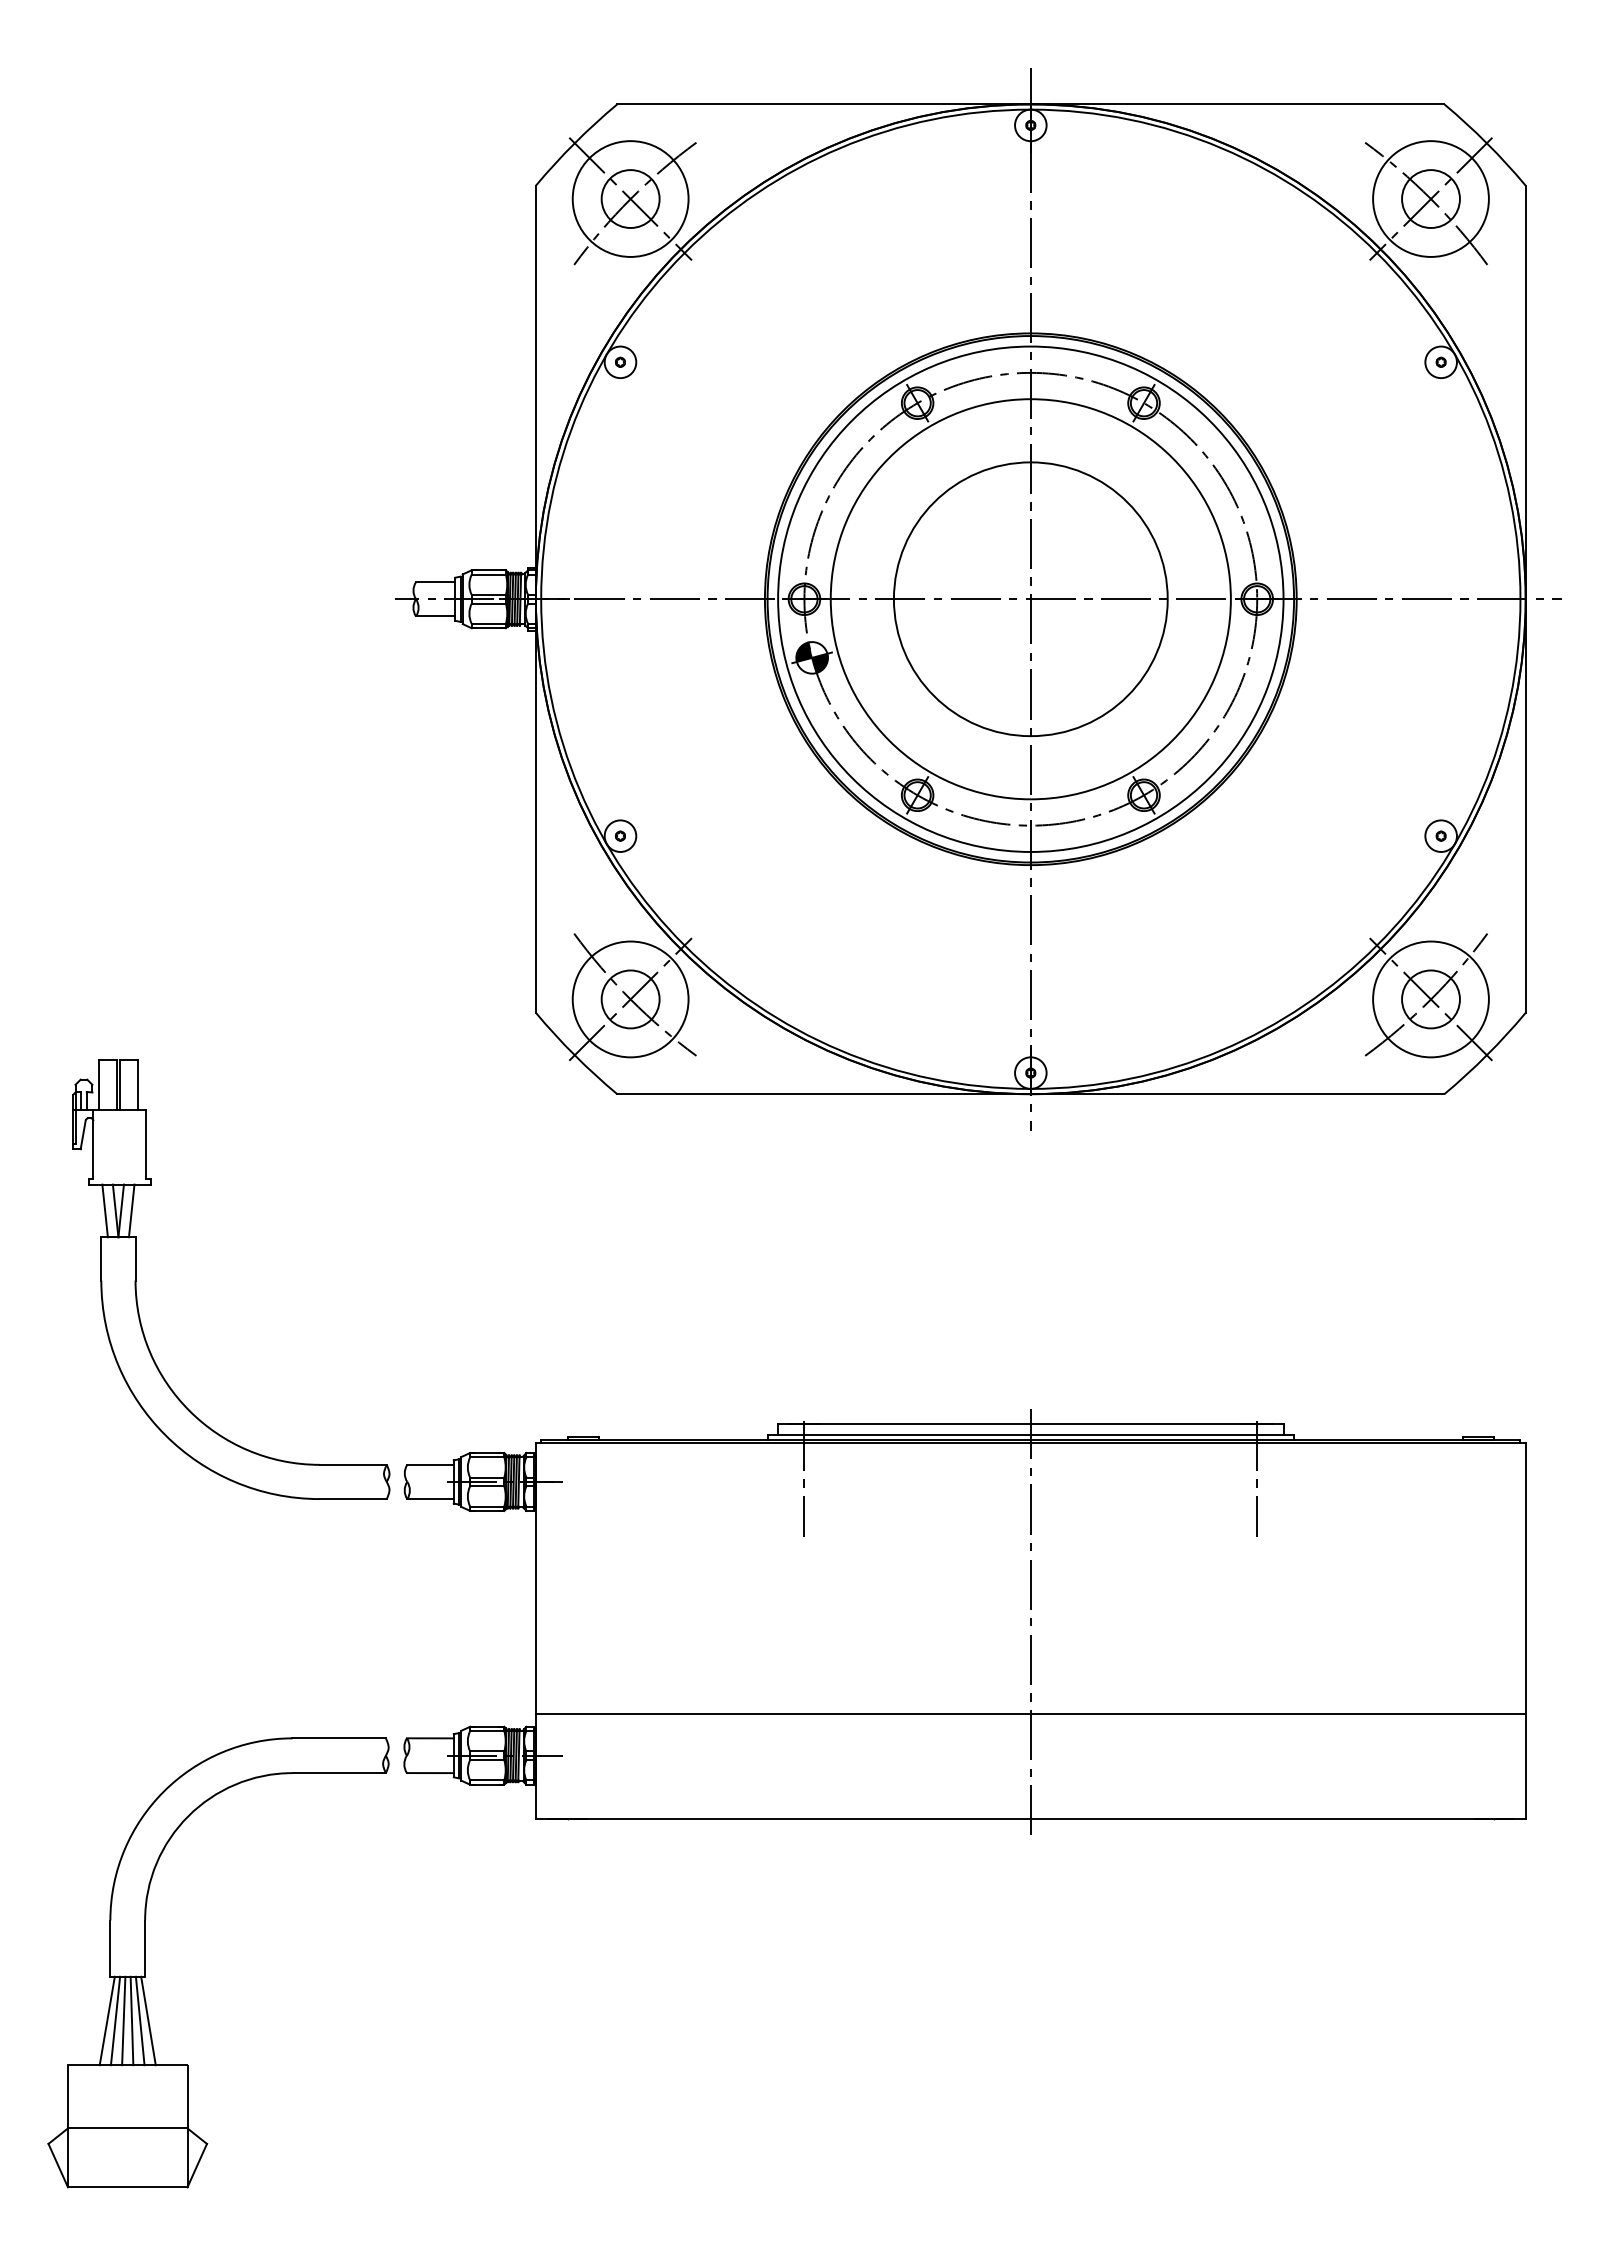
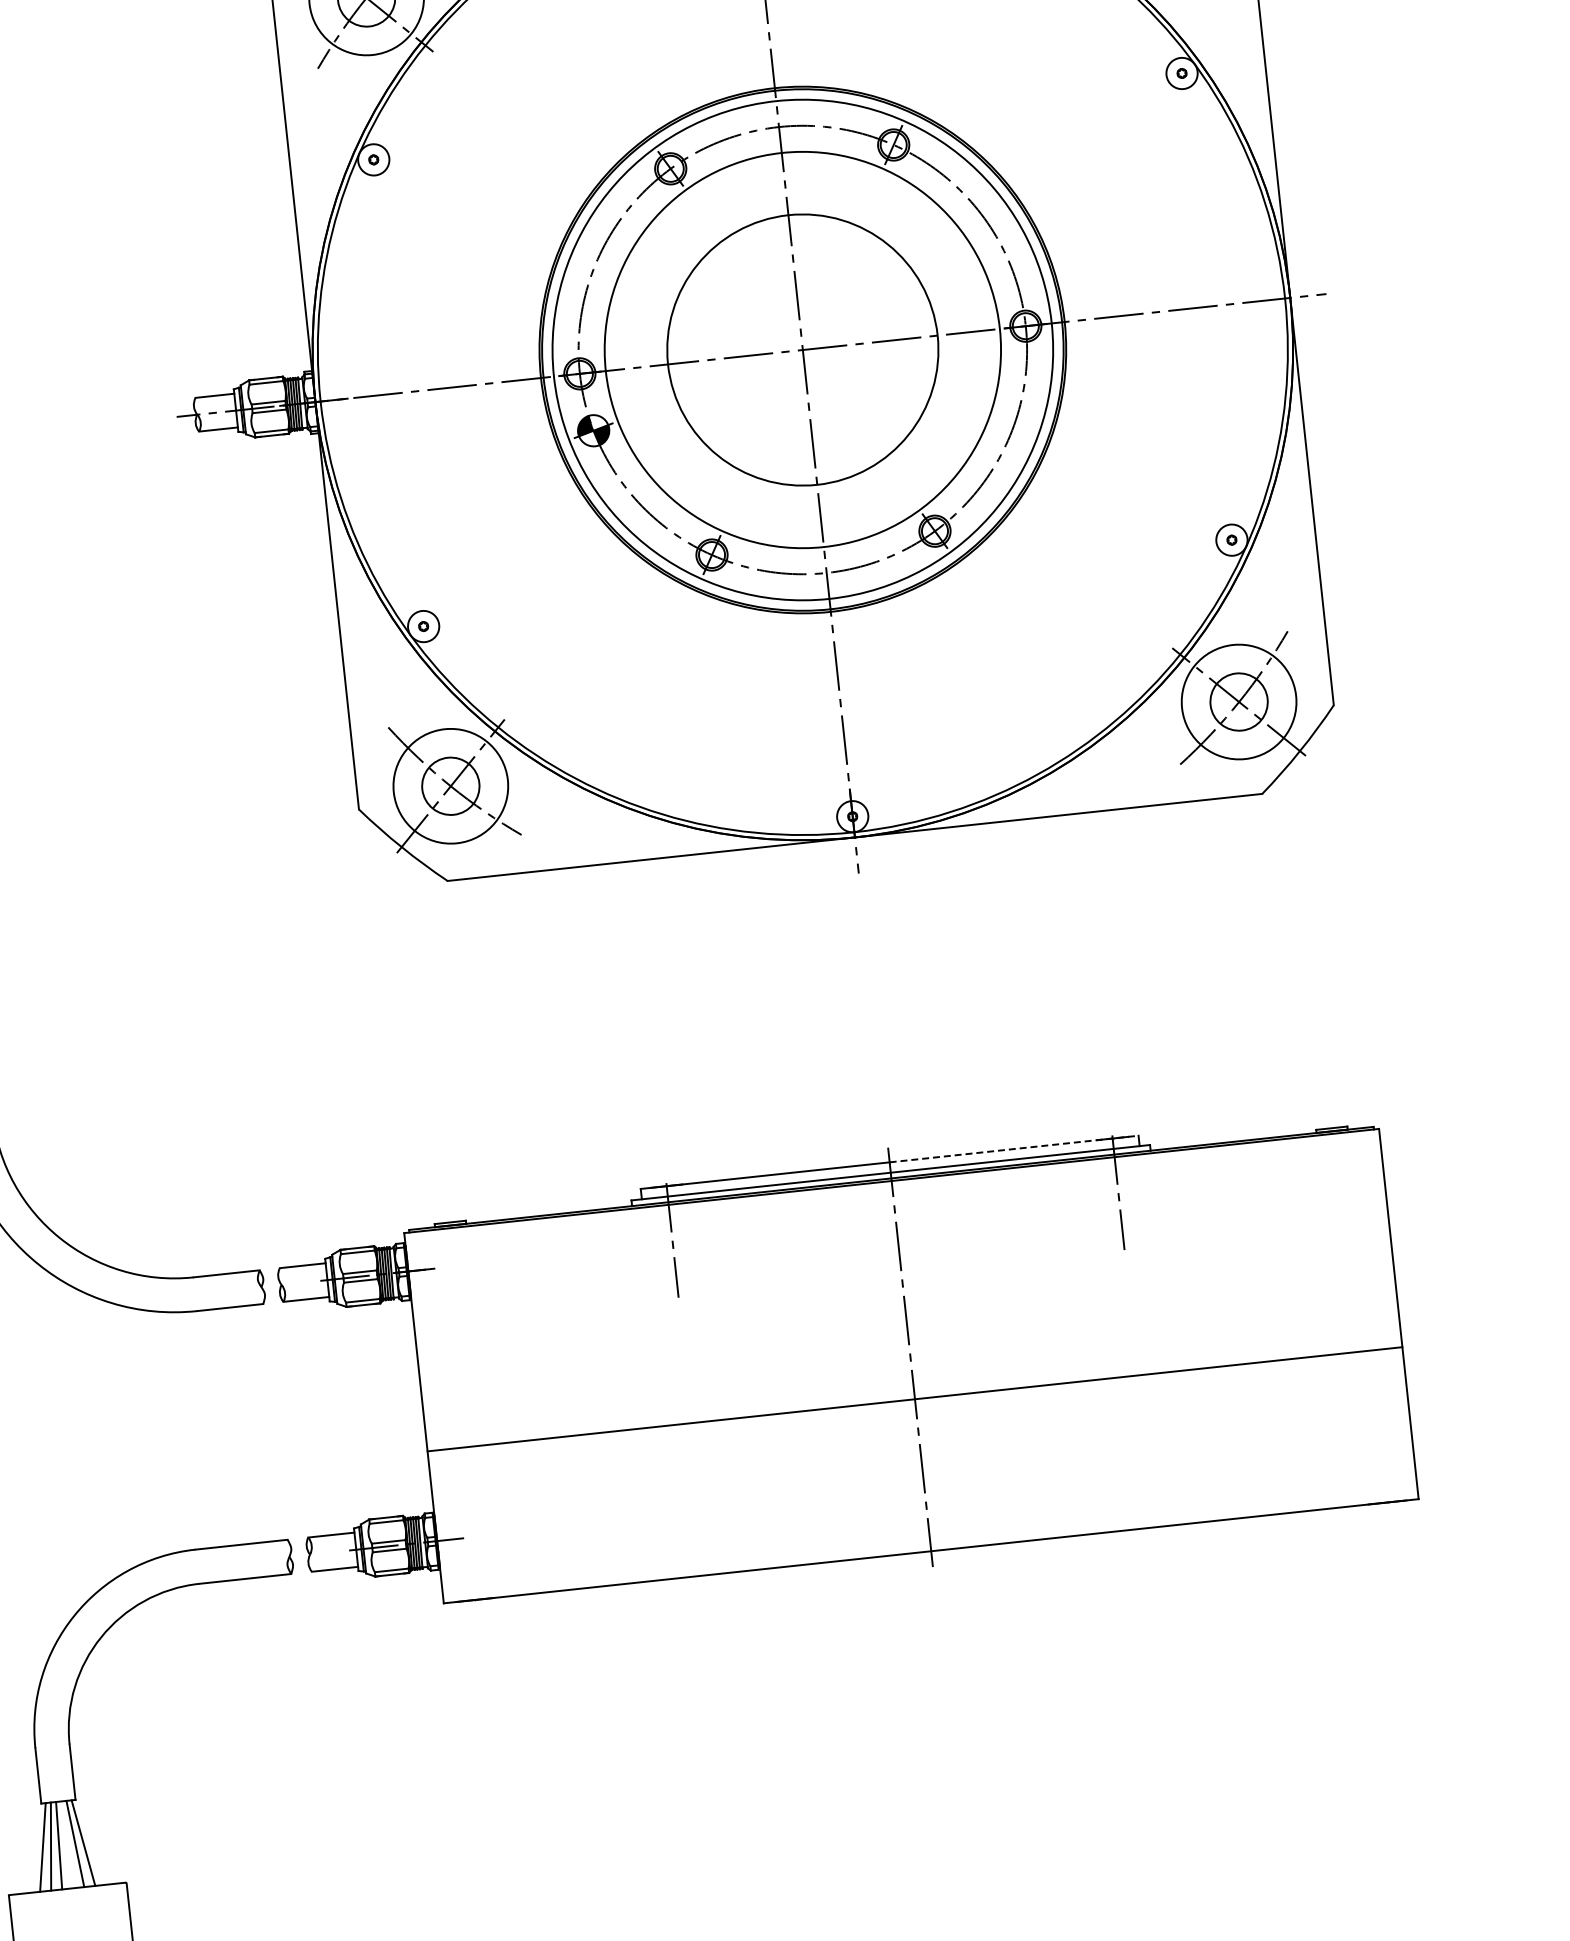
line: (1157, 1424) -> (1014, 1149), solid -> dashed
line: (1030, 1713) -> (914, 1399), moved
line: (131, 2020) -> (66, 1844), removed

